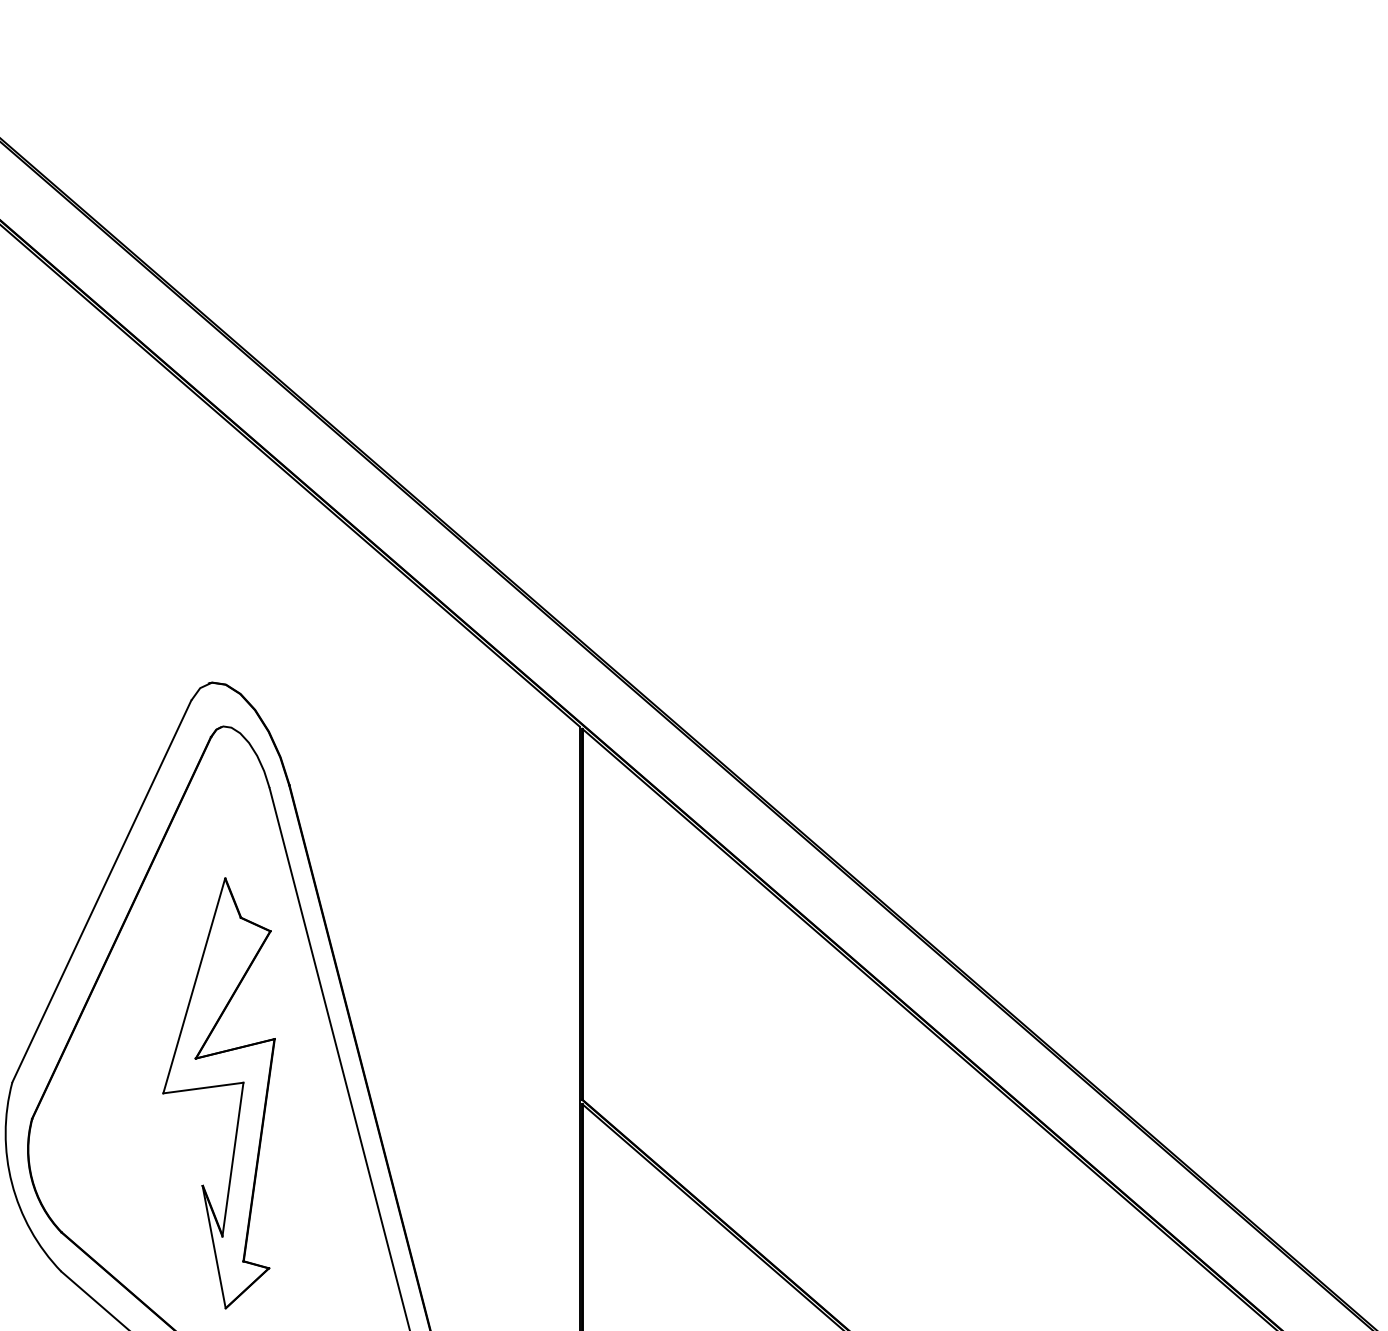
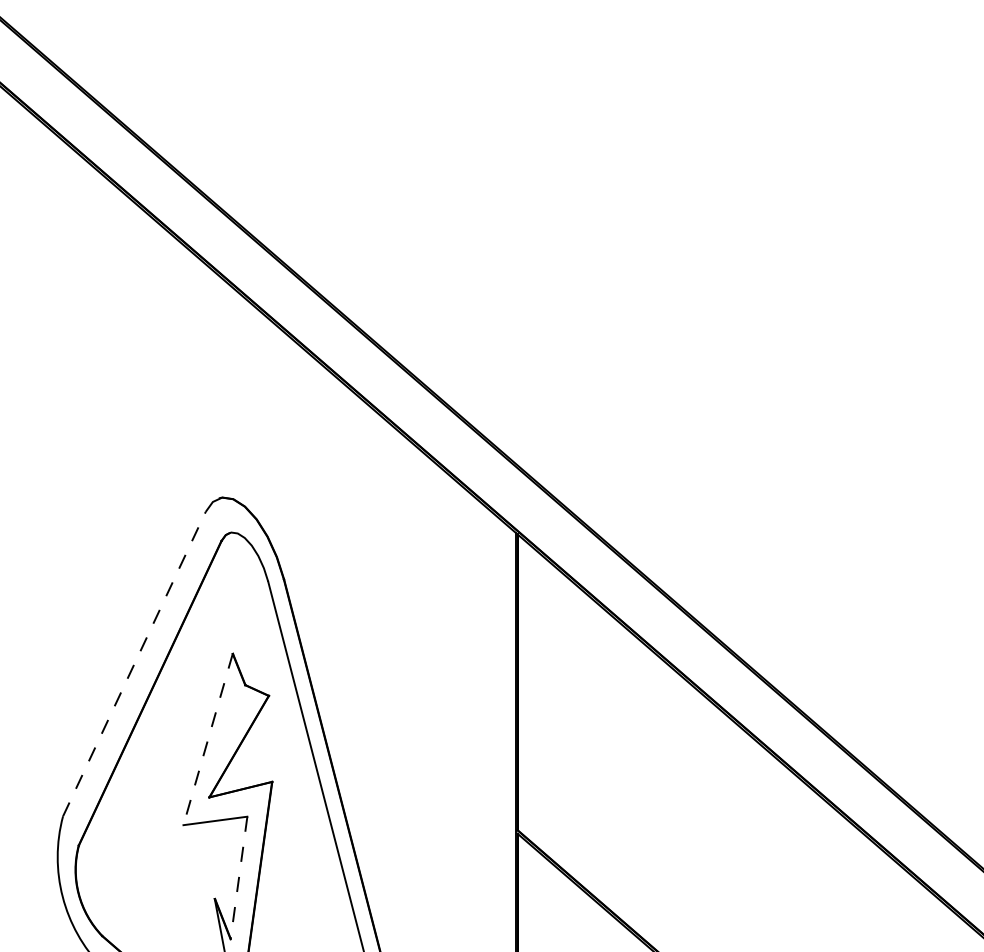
line: (101, 891) -> (134, 664), solid -> dashed
line: (194, 986) -> (208, 739), solid -> dashed
line: (232, 1159) -> (238, 877), solid -> dashed

